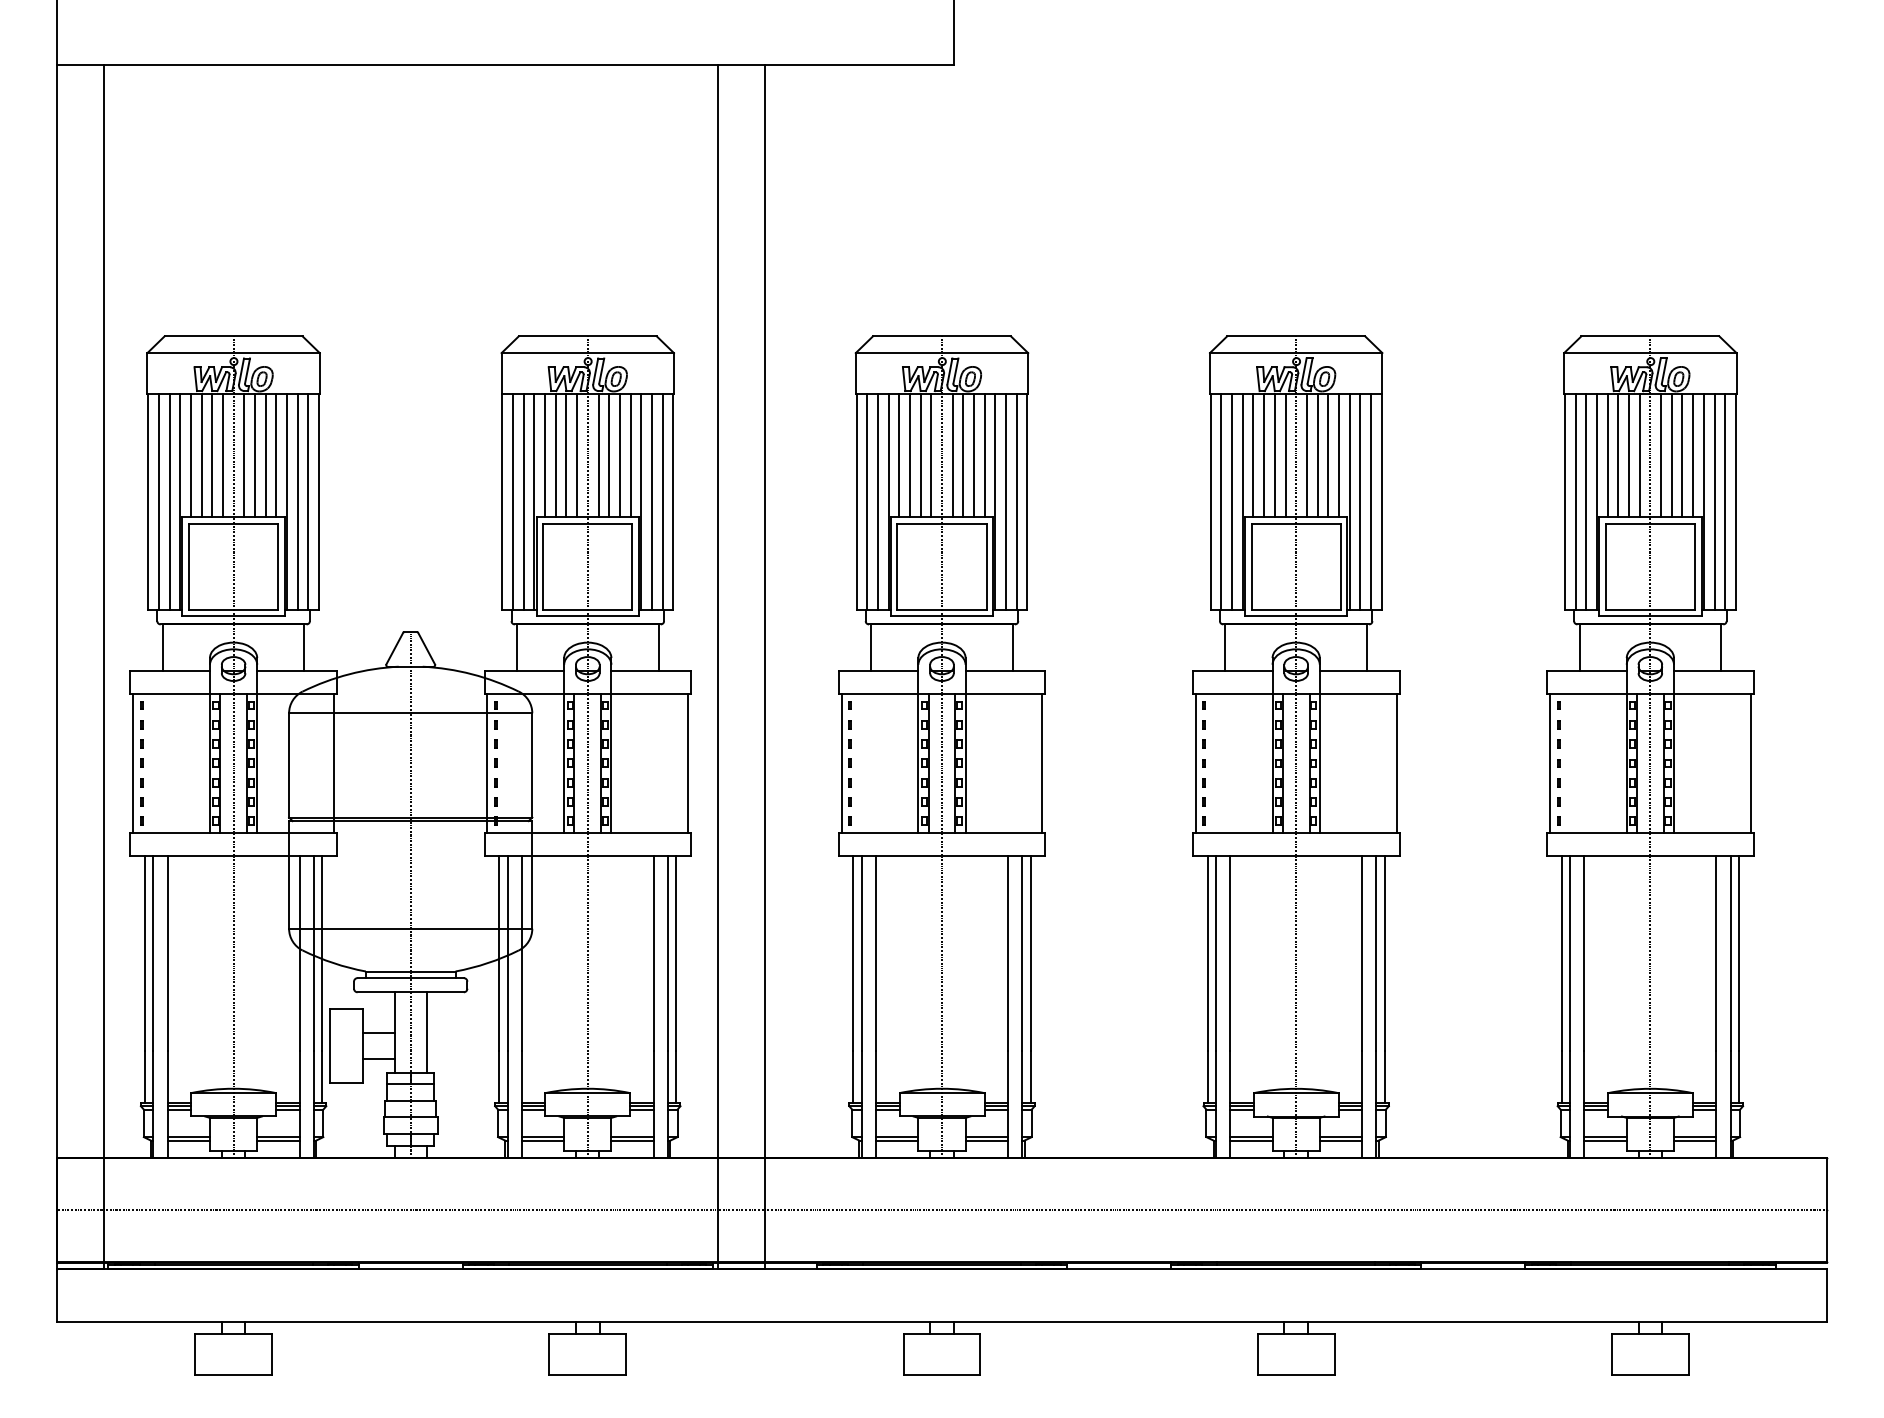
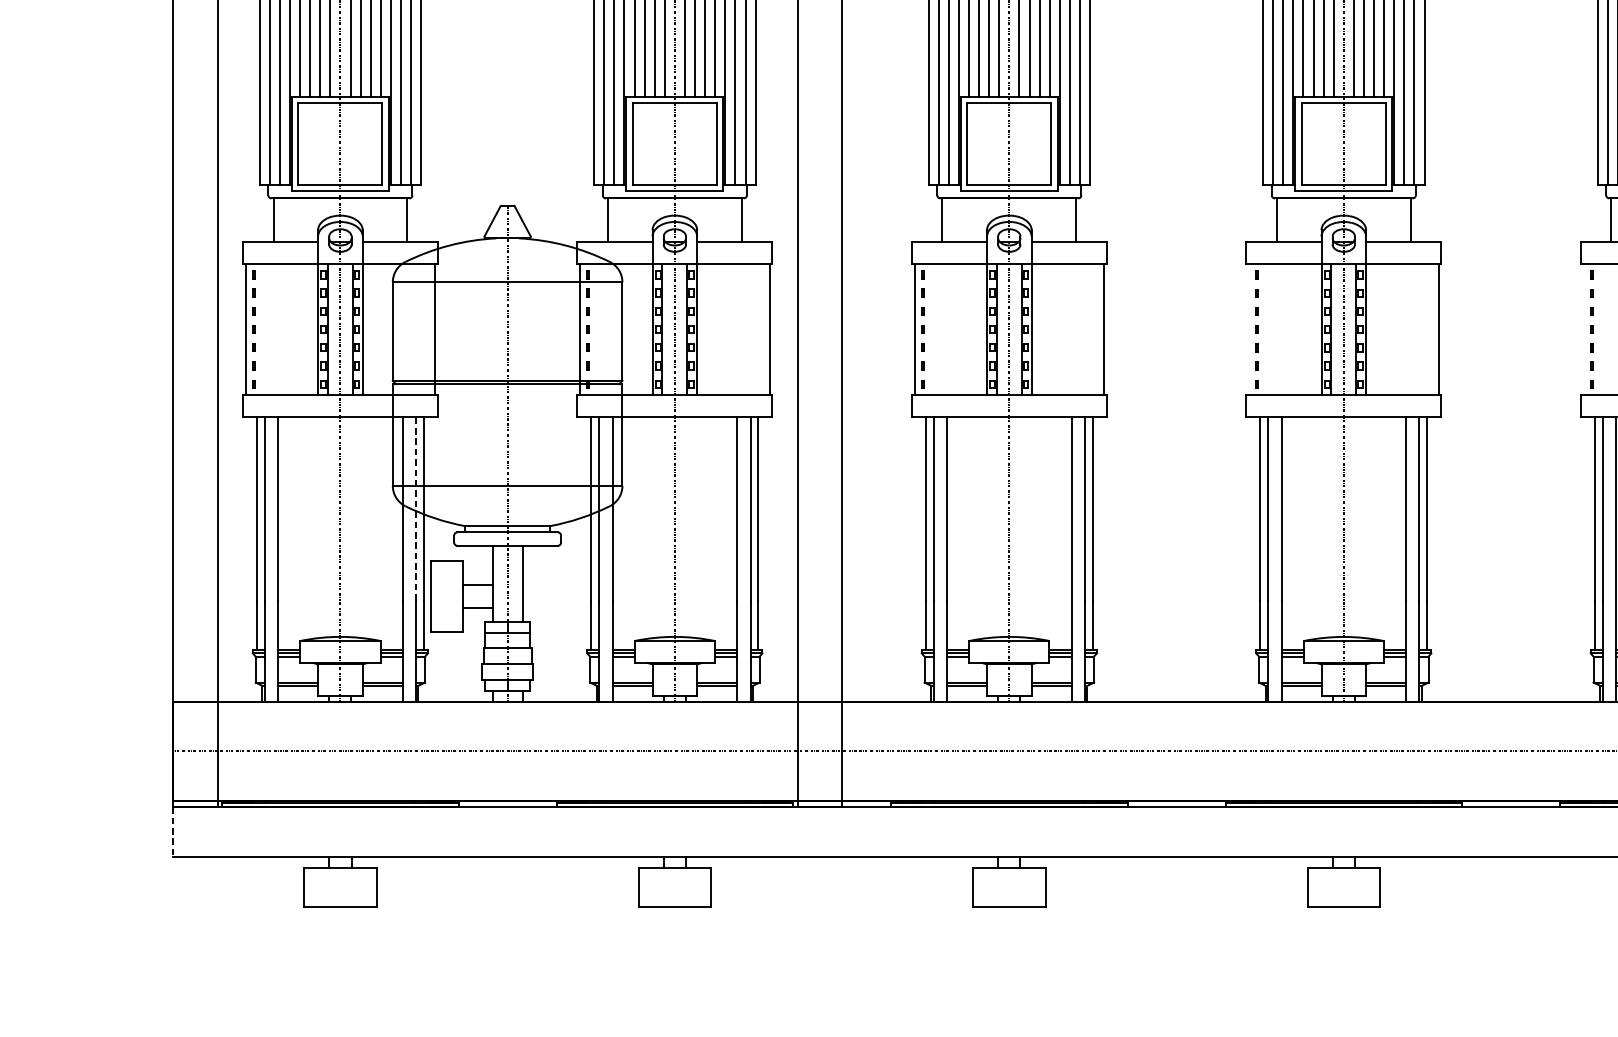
line: (1195, 762) -> (1248, 328), removed
line: (1550, 762) -> (1583, 328), removed
line: (313, 952) -> (415, 508), solid -> dashed
line: (56, 1295) -> (173, 832), solid -> dashed

